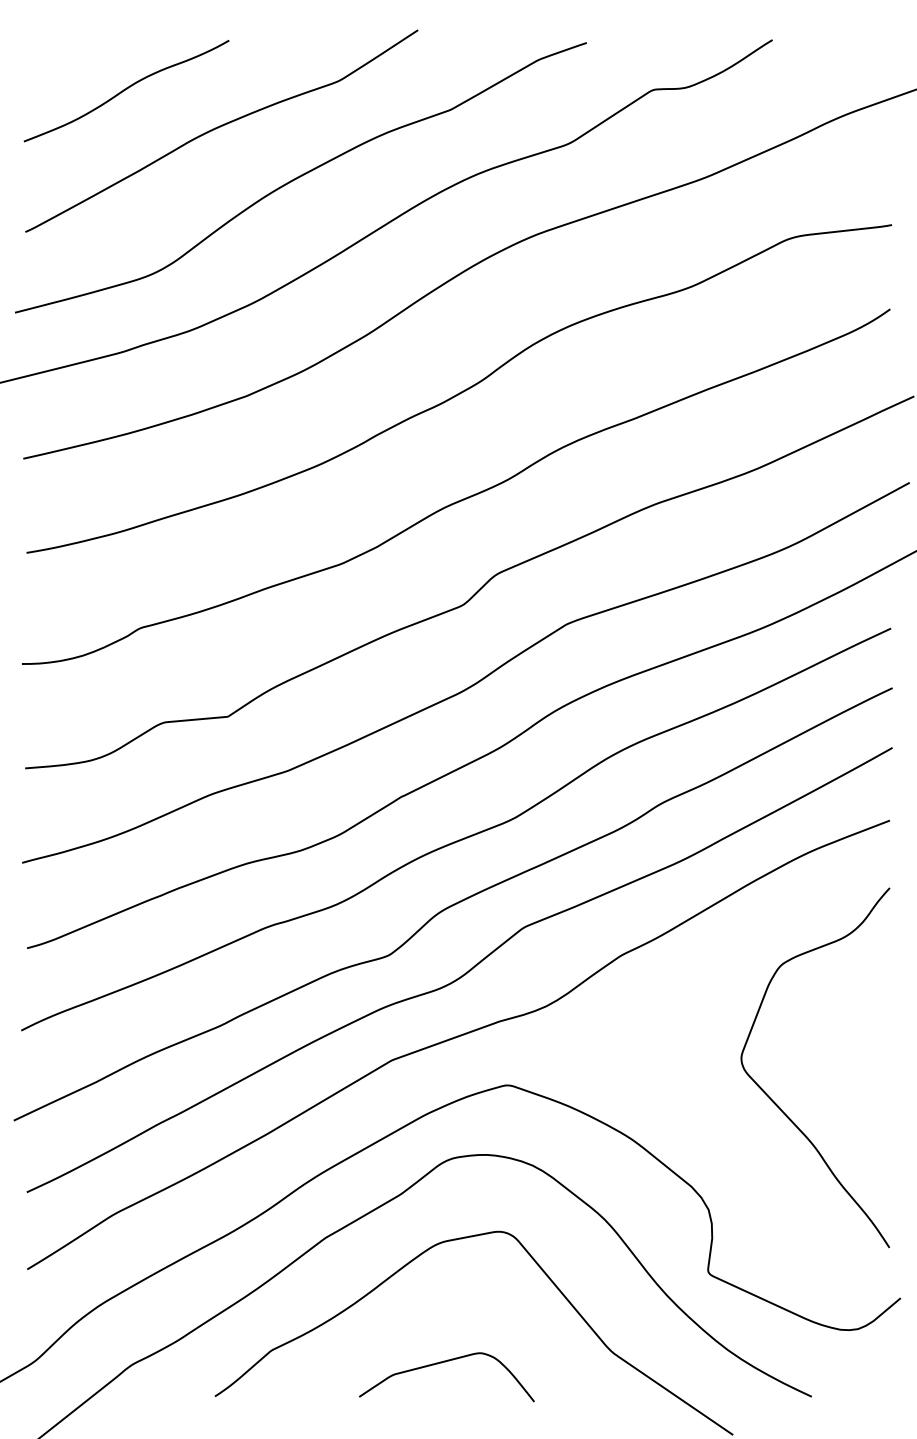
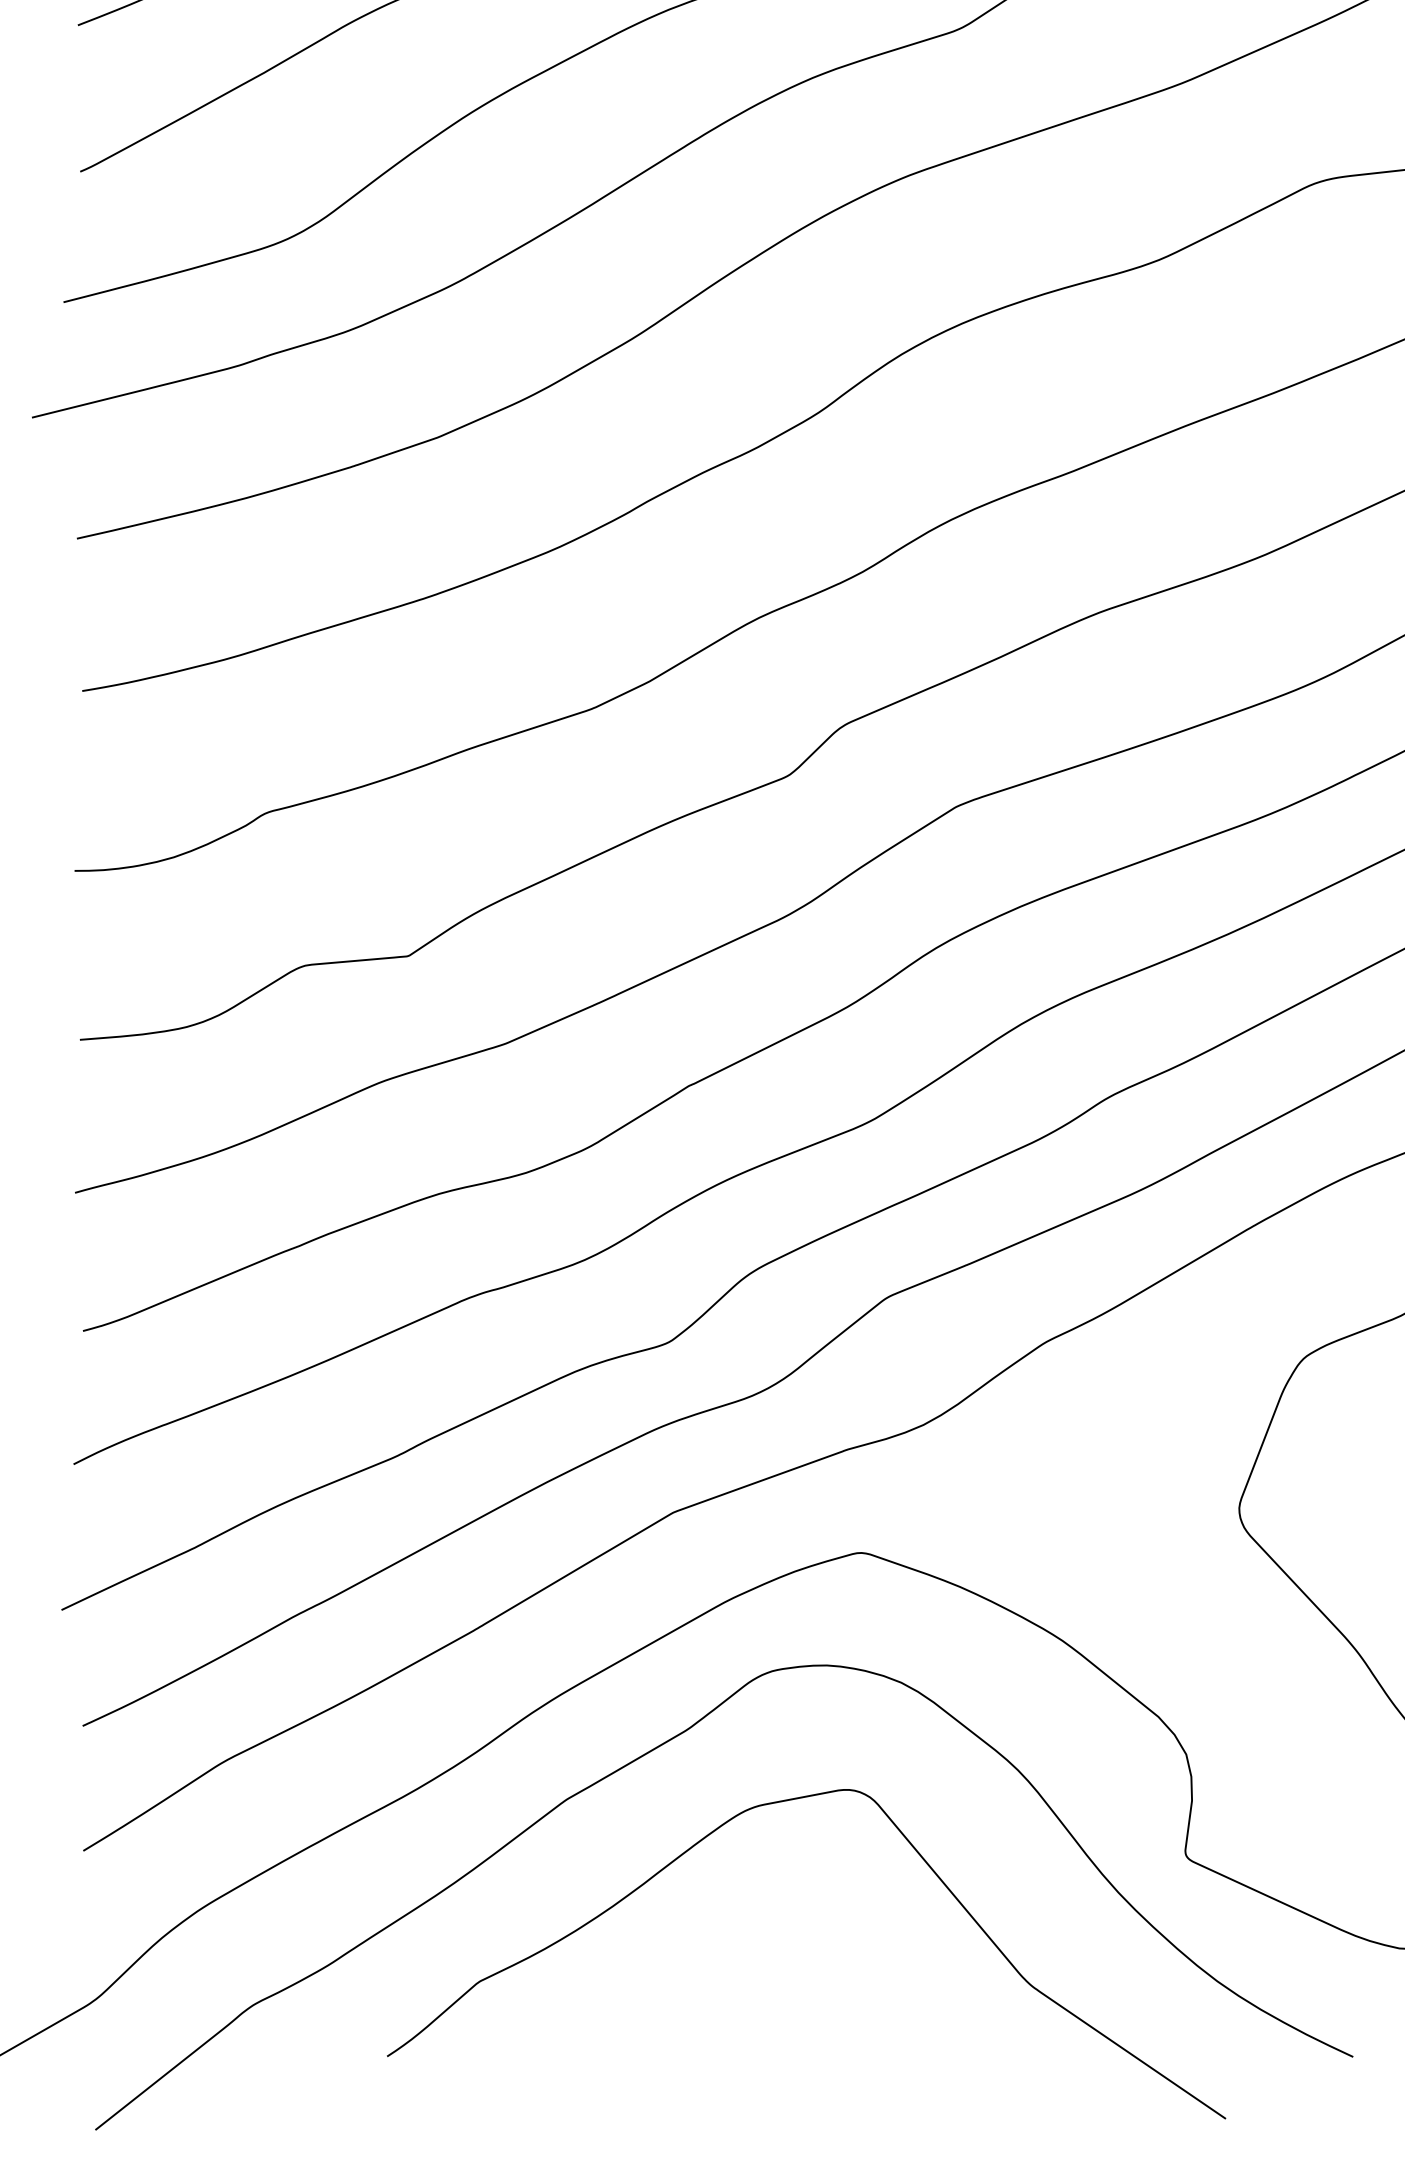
curve: (441, 1363) -> (753, 2003), removed

